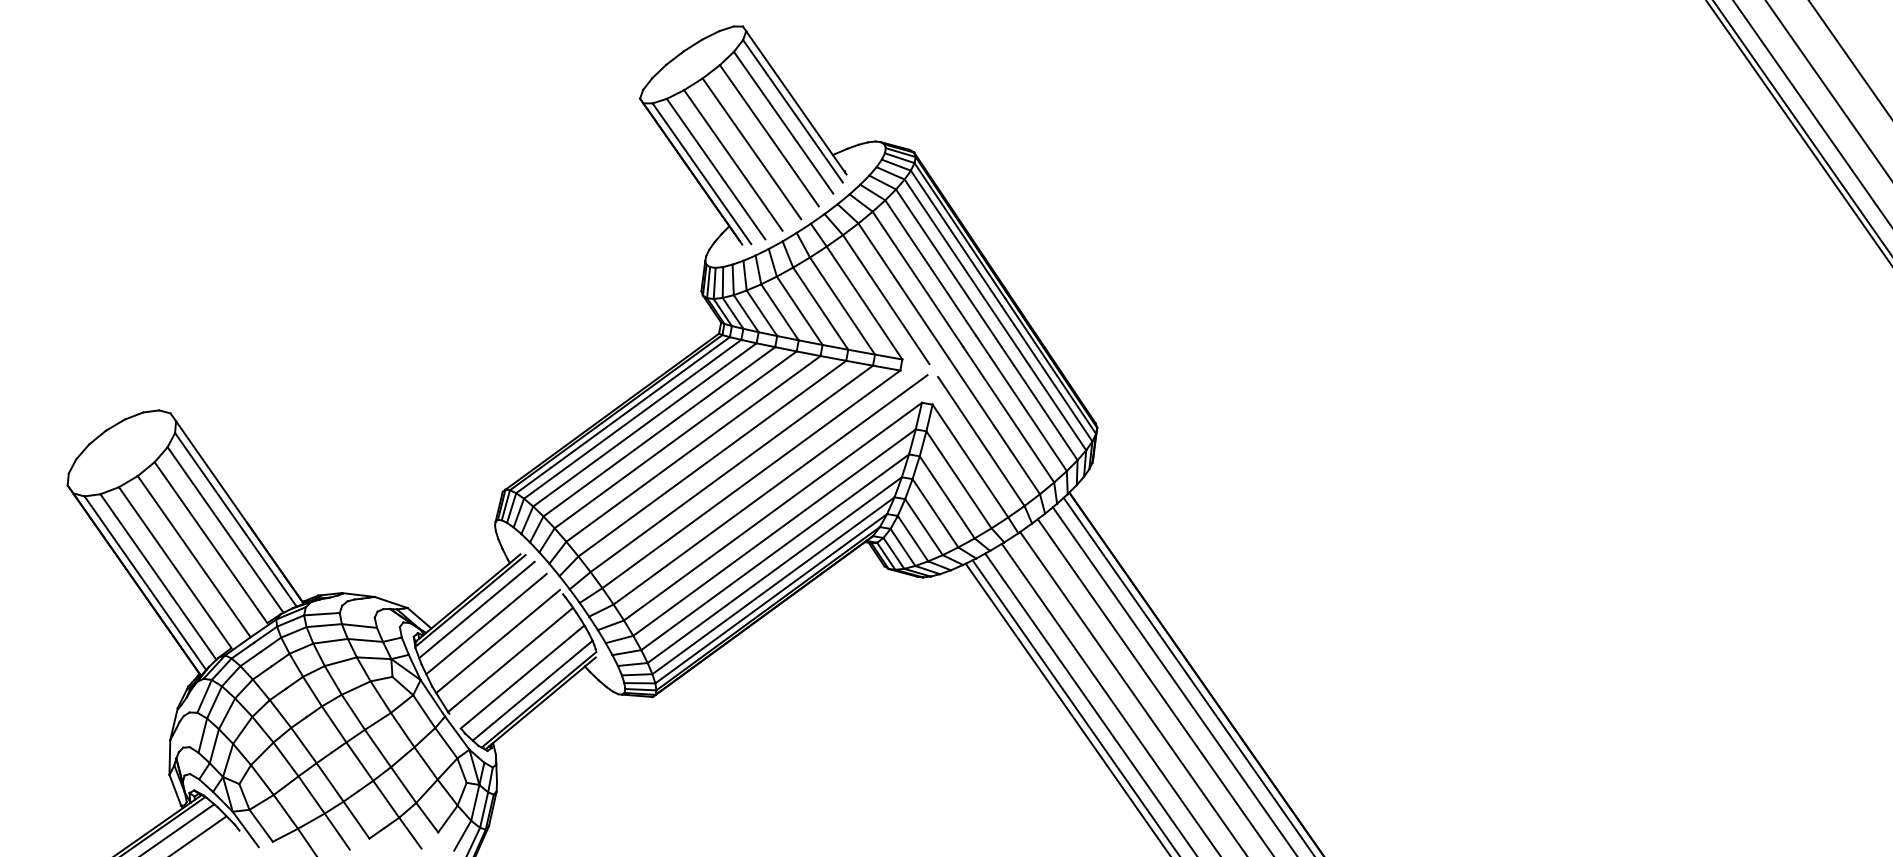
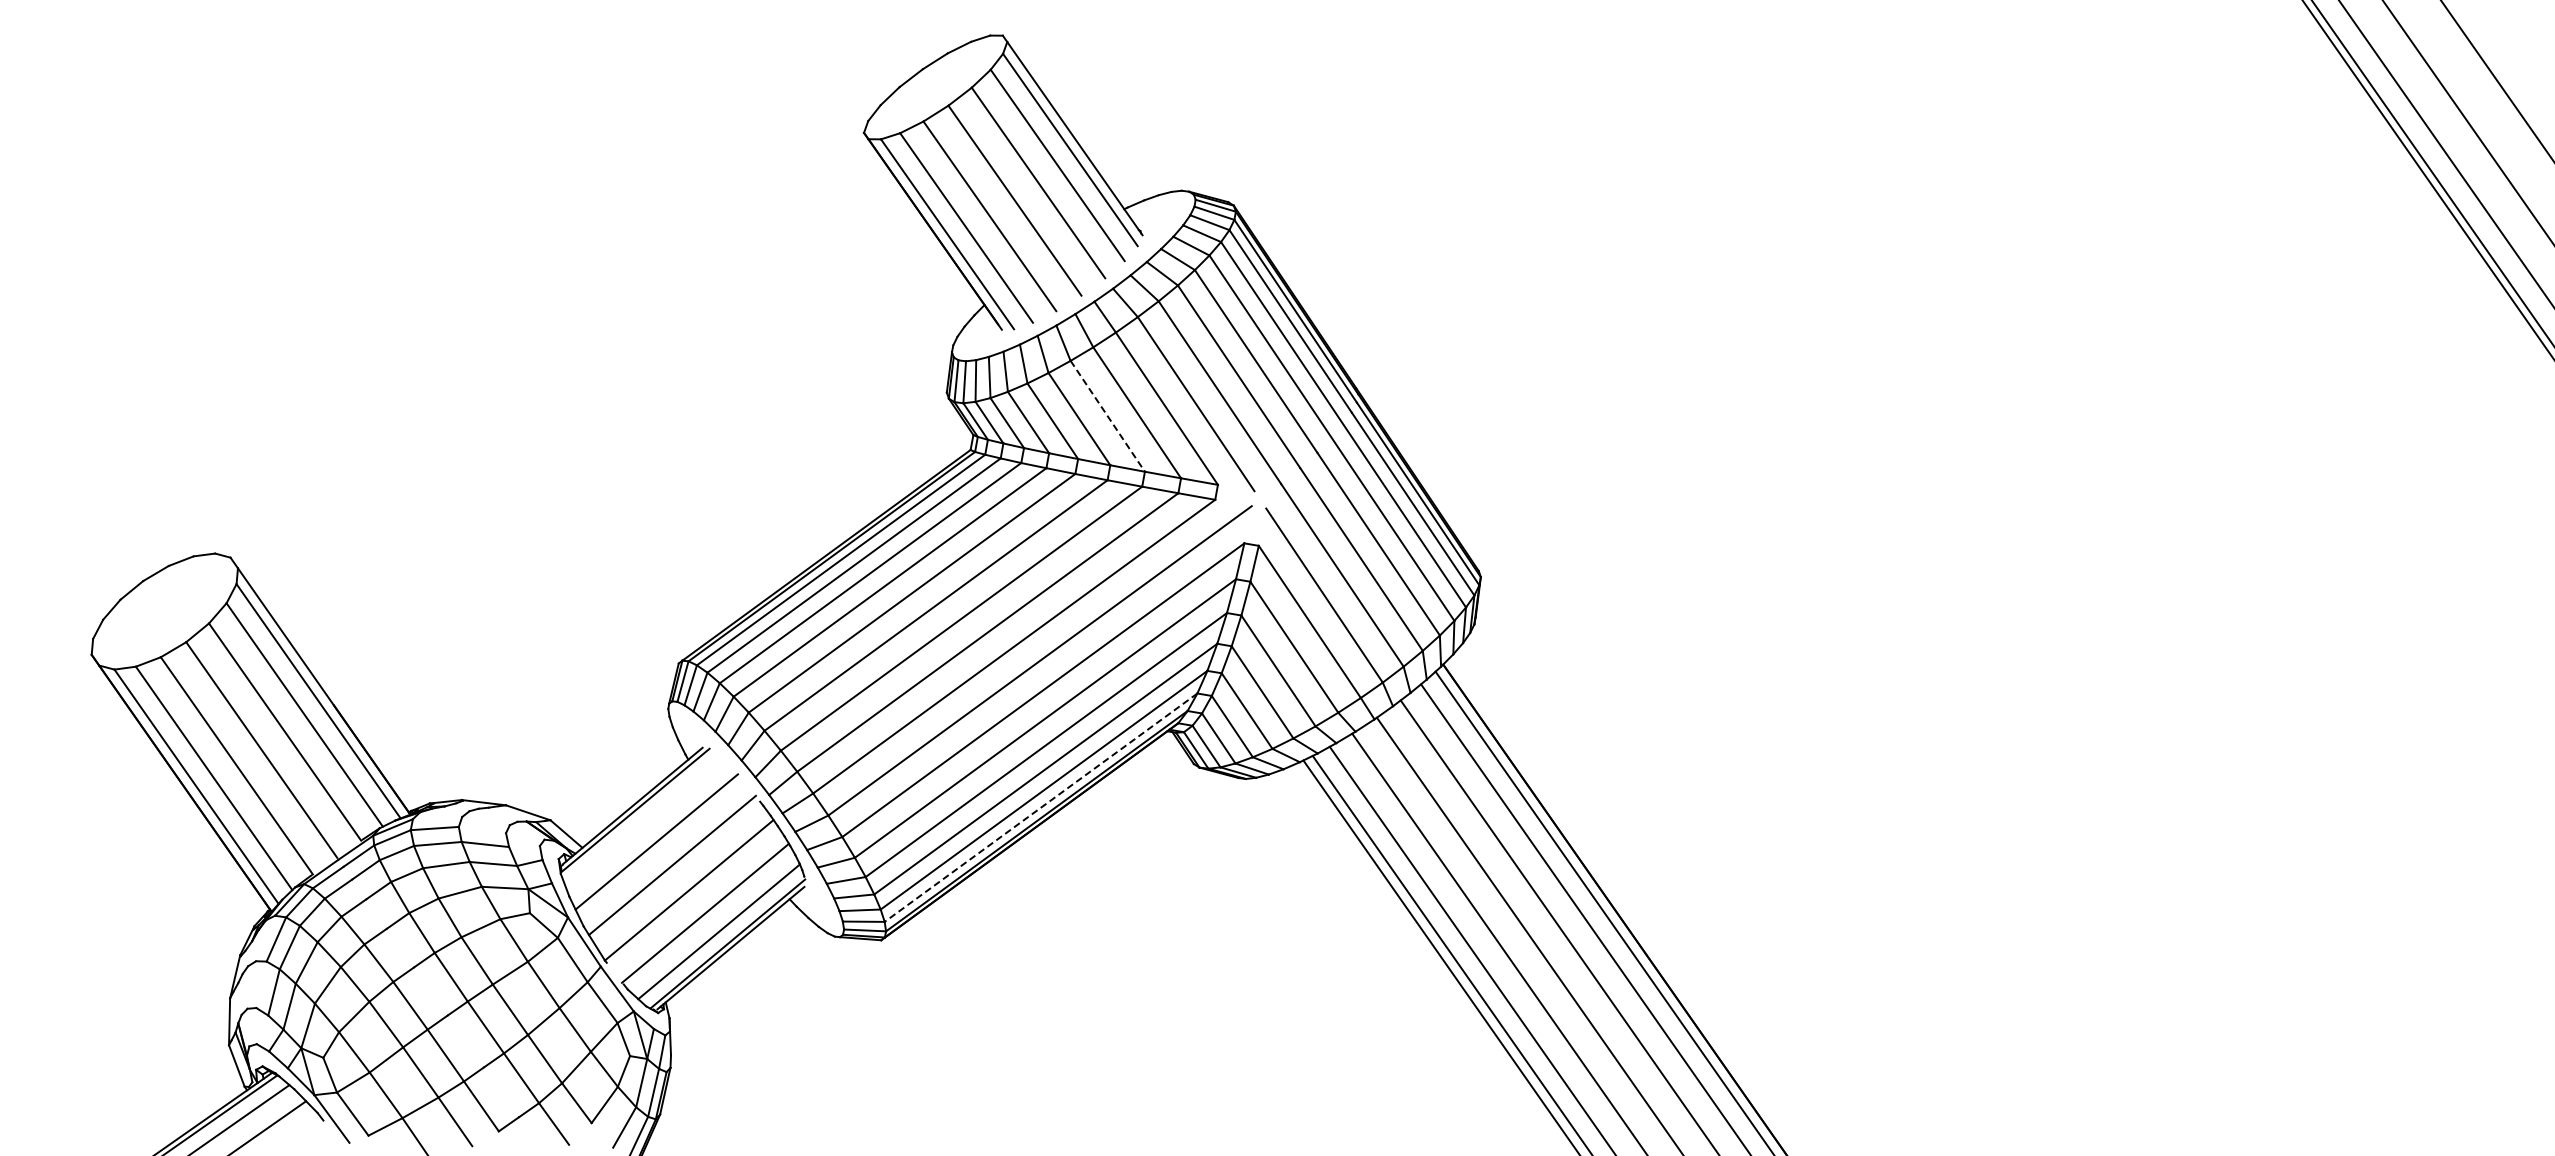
line: (820, 308) -> (1107, 416), solid -> dashed
line: (771, 598) -> (1041, 807), solid -> dashed
line: (476, 609) -> (643, 822), removed

